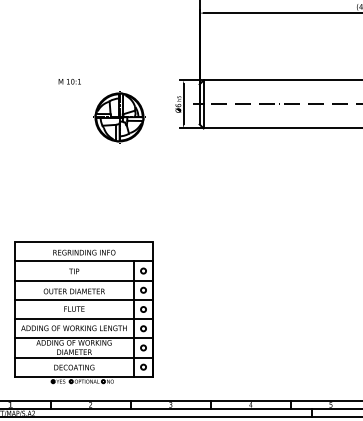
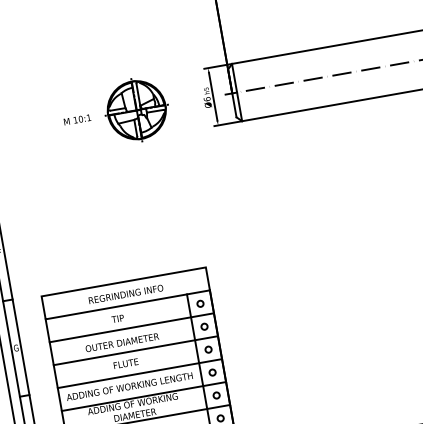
text: (69, 81) -> (76, 119), moved
part: (119, 117) -> (136, 110), moved

